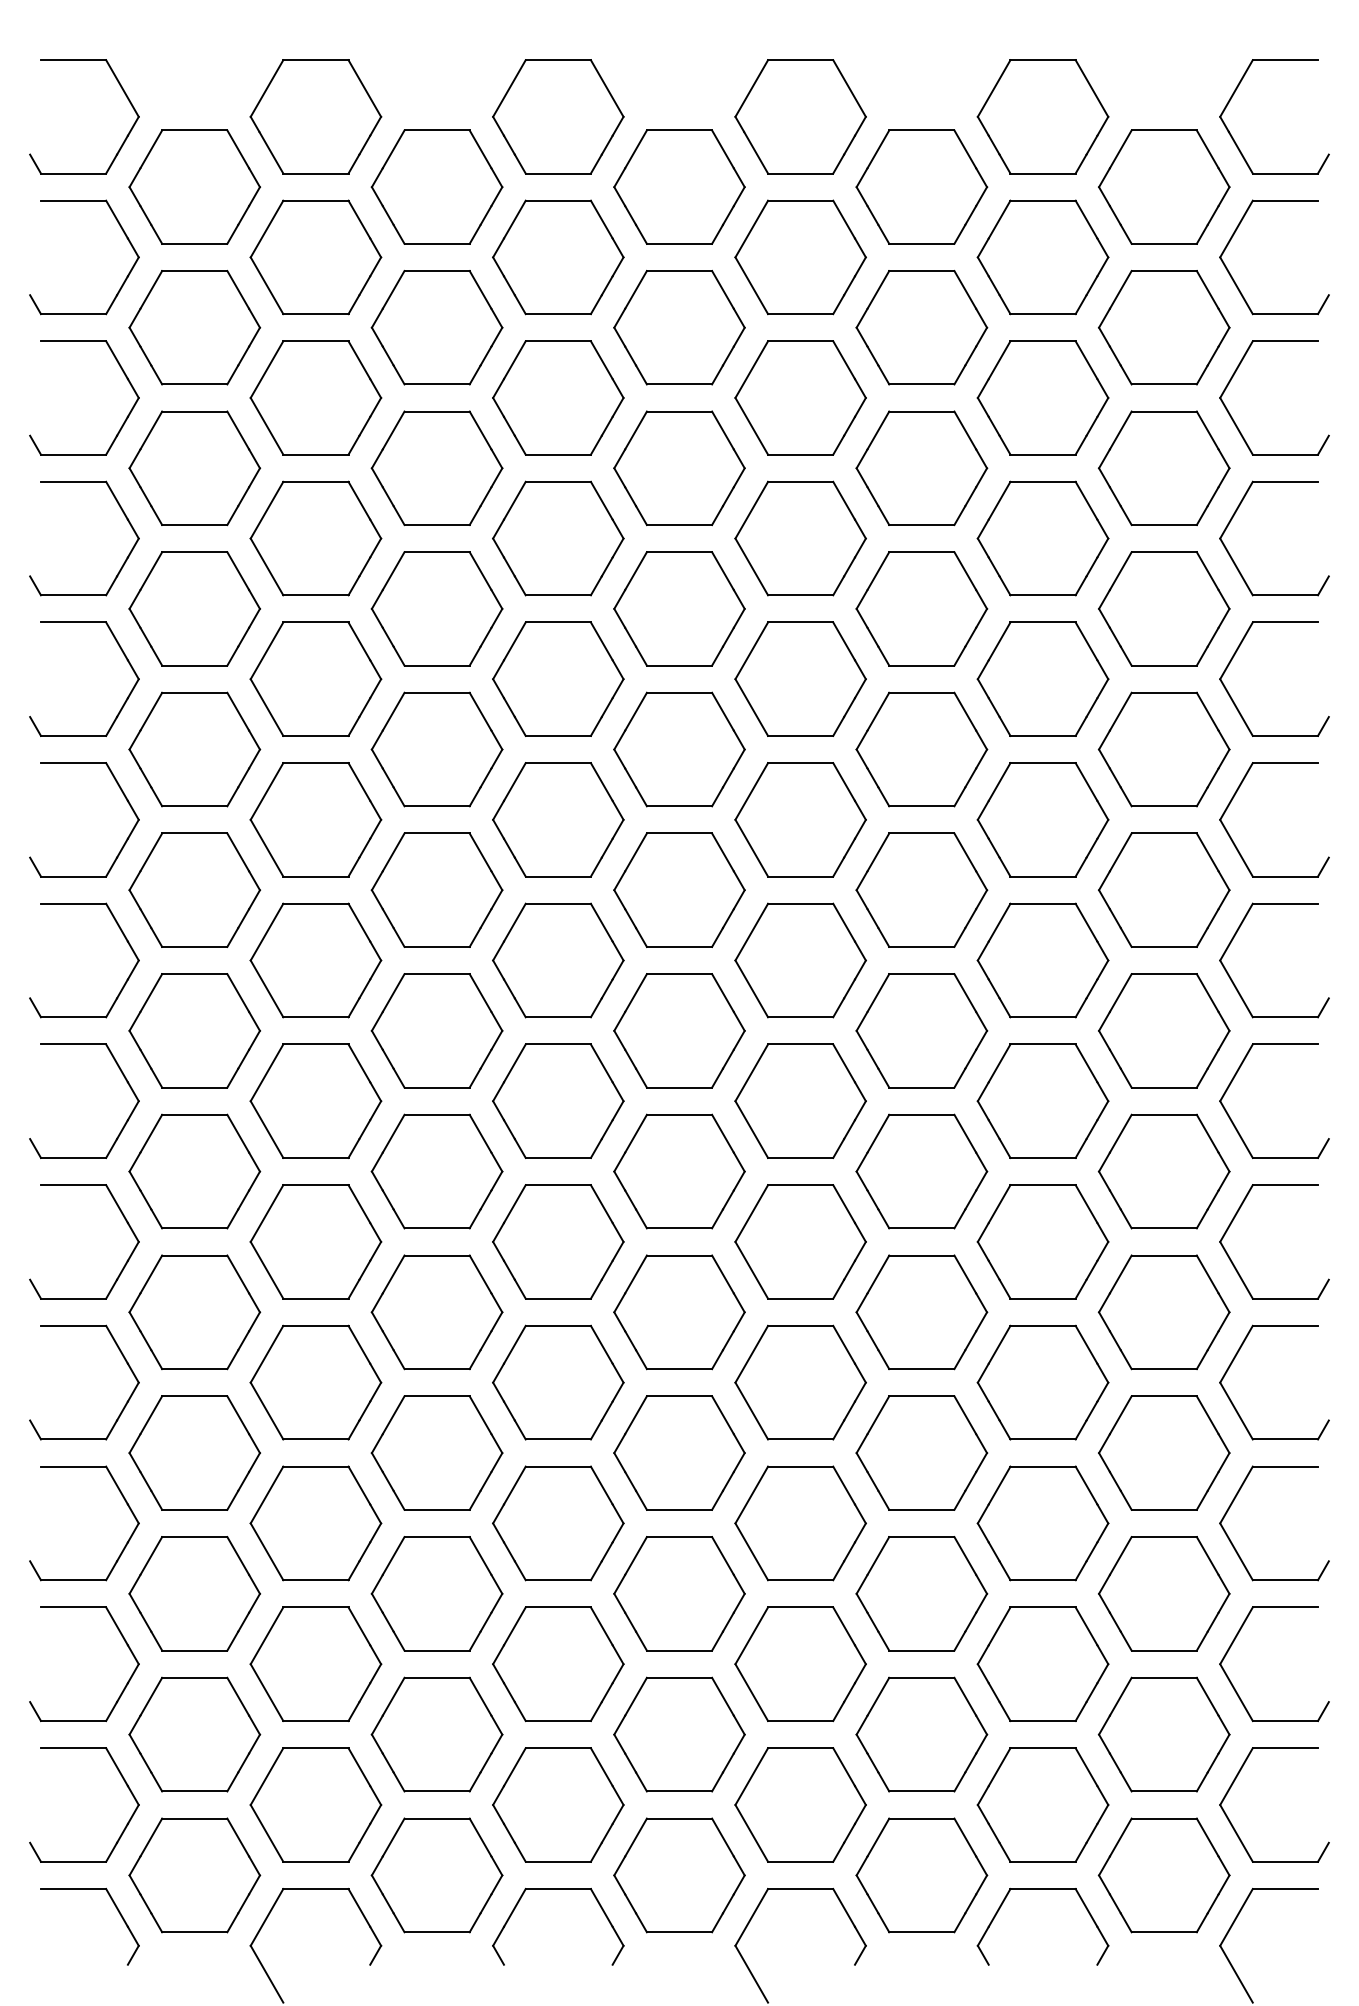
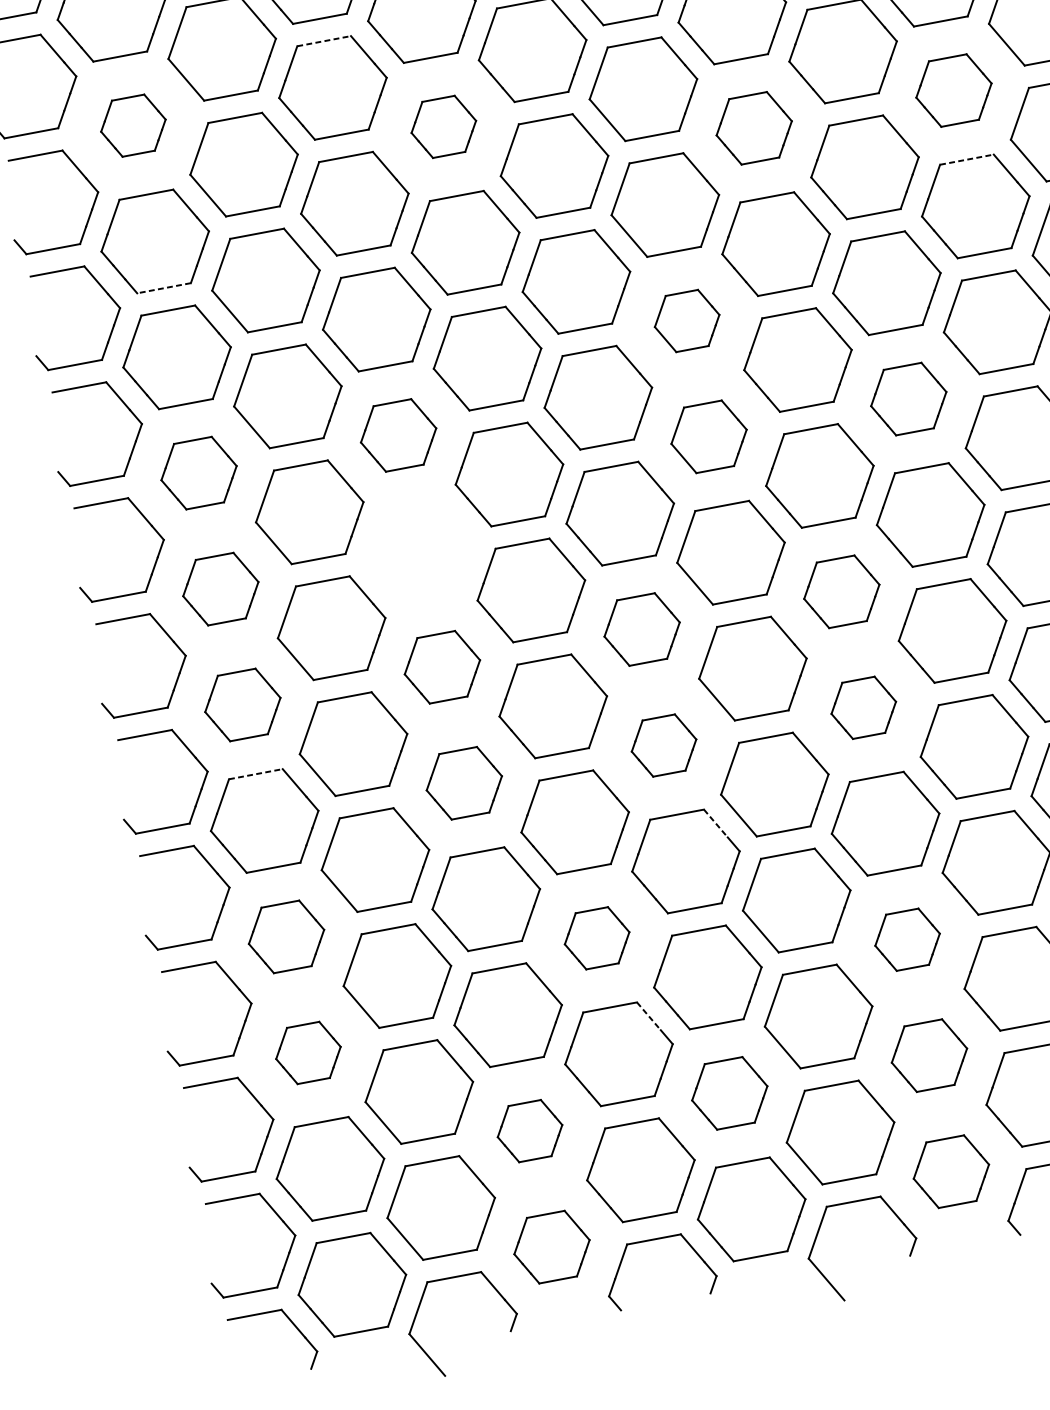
line: (437, 411) -> (324, 41), solid -> dashed
part: (194, 468) -> (133, 125), size x0.6
part: (558, 538) -> (443, 126), size x0.6
part: (921, 608) -> (753, 128), size x0.7
part: (1164, 608) -> (954, 90), size x0.7
line: (194, 665) -> (163, 288), solid -> dashed
line: (1164, 692) -> (967, 159), solid -> dashed
part: (800, 819) -> (687, 320), size x0.6
part: (194, 889) -> (198, 472), size x0.7
part: (436, 889) -> (398, 435), size x0.7
part: (800, 960) -> (708, 436), size x0.7
part: (1042, 960) -> (908, 399), size x0.7
part: (194, 1030) -> (220, 588), size x0.7
part: (436, 1030) -> (419, 551), removed
part: (194, 1171) -> (242, 705), size x0.7
part: (436, 1171) -> (441, 667), size x0.7
part: (679, 1171) -> (642, 629), size x0.7
part: (921, 1171) -> (841, 591), size x0.7
line: (194, 1255) -> (255, 774), solid -> dashed
part: (436, 1312) -> (463, 783), size x0.7
part: (679, 1312) -> (664, 745), size x0.6
part: (921, 1312) -> (863, 708), size x0.6
line: (722, 1415) -> (715, 823), solid -> dashed
part: (194, 1452) -> (286, 936), size x0.7
part: (558, 1523) -> (597, 938), size x0.6
part: (194, 1593) -> (308, 1052), size x0.6
part: (921, 1593) -> (907, 939), size x0.6
line: (601, 1626) -> (648, 1016), solid -> dashed
part: (436, 1734) -> (529, 1131), size x0.6
part: (679, 1734) -> (729, 1093), size x0.7
part: (921, 1734) -> (929, 1055), size x0.7
part: (436, 1875) -> (551, 1247), size x0.7
part: (921, 1875) -> (951, 1171), size x0.7

